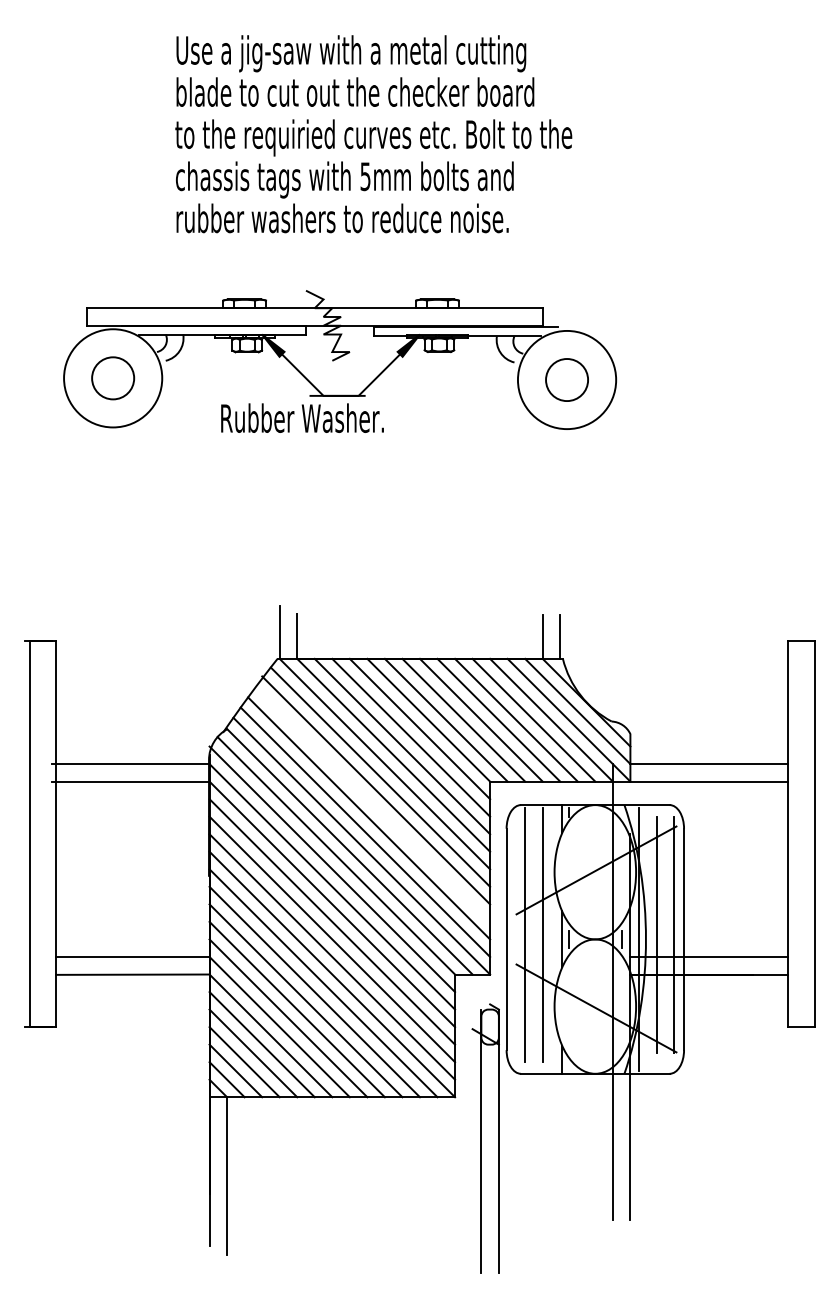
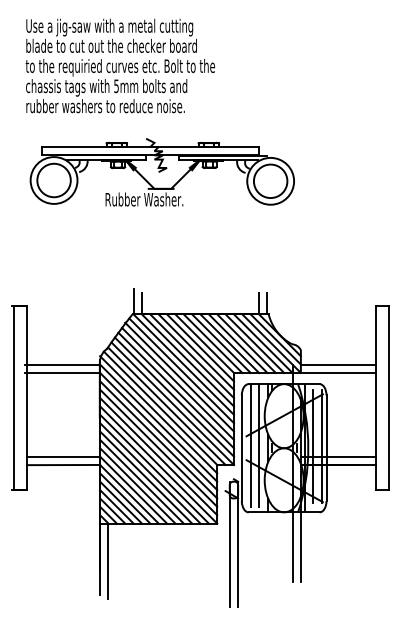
text: (373, 133) -> (120, 65), moved
circle: (111, 378) -> (53, 180), size x1.67
circle: (566, 380) -> (270, 181), size x1.67
line: (371, 803) -> (177, 383), added

